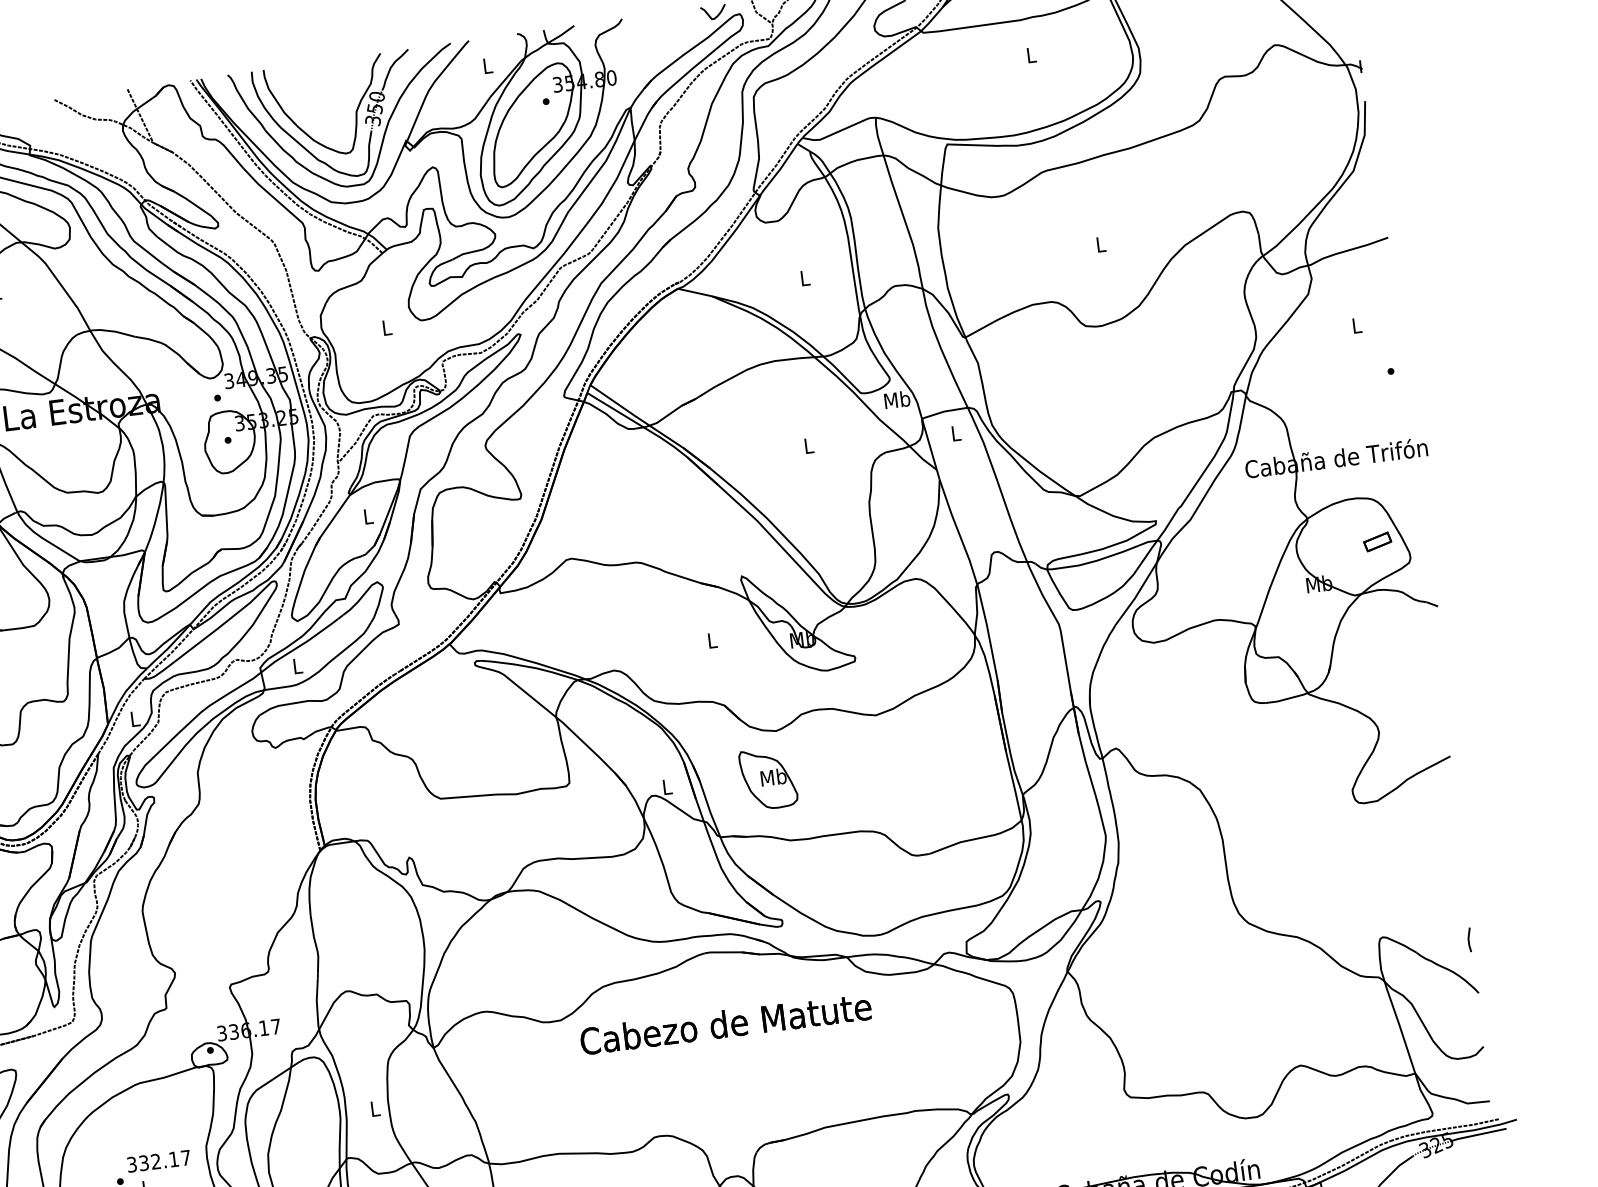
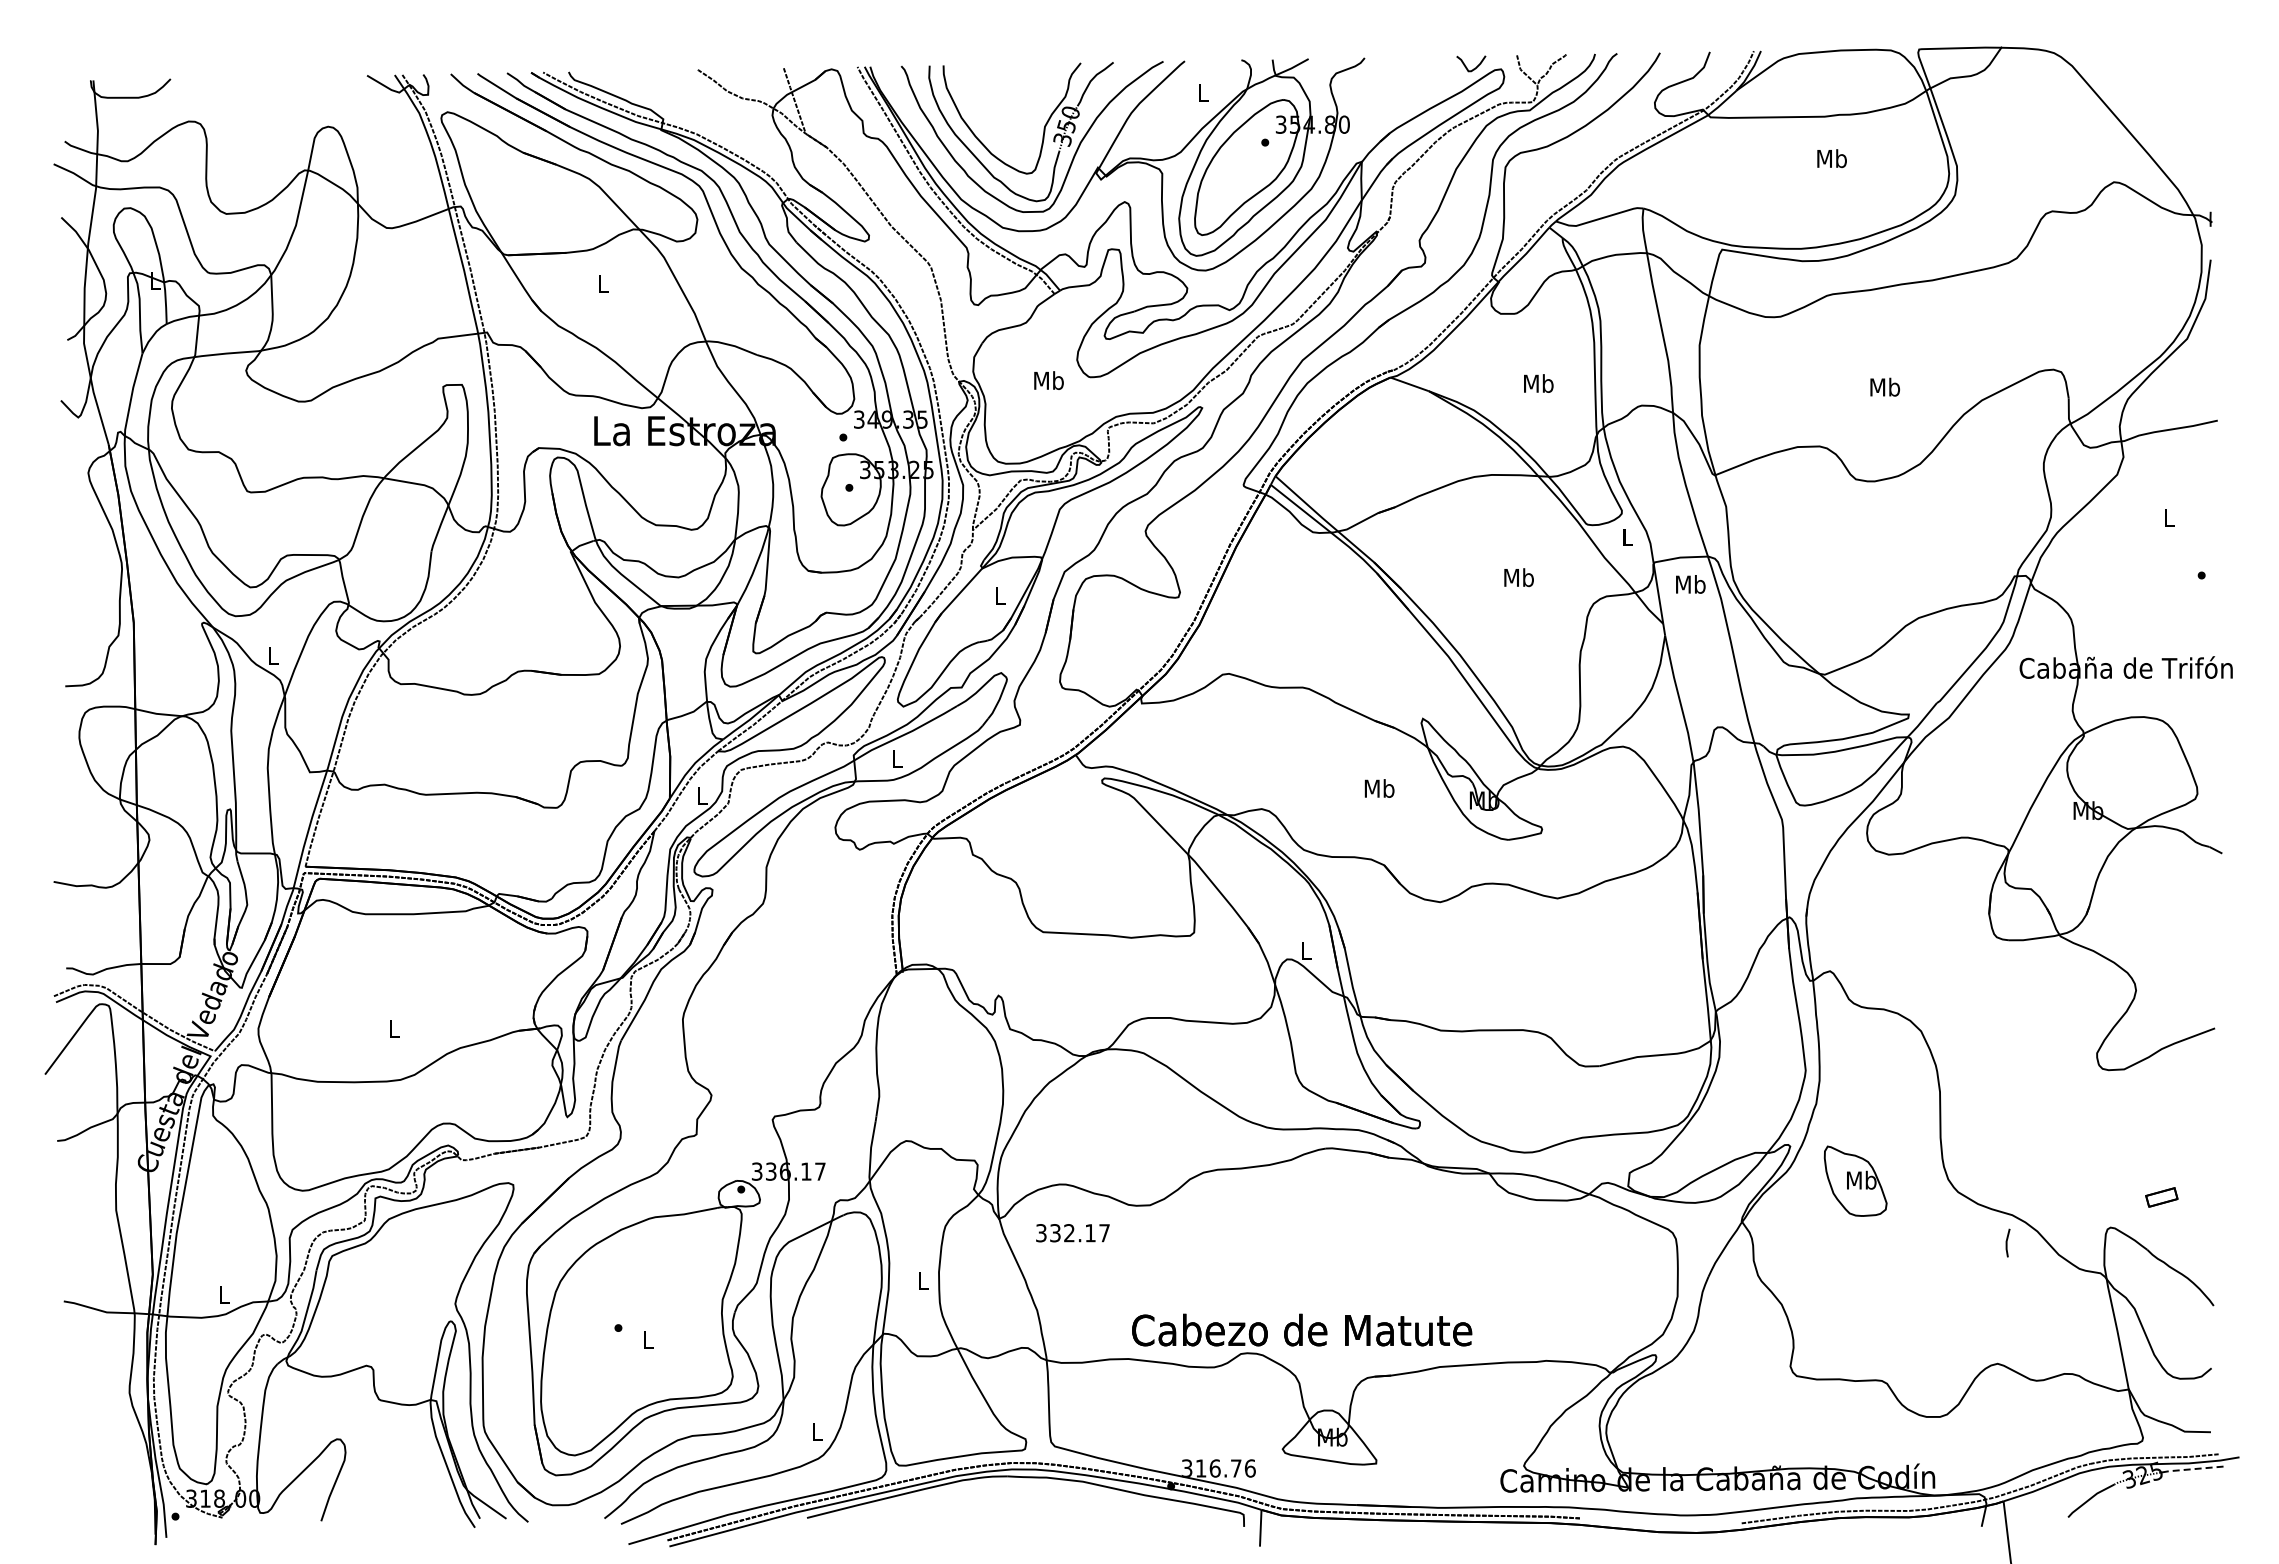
text: (1030, 55) -> (1831, 158), L -> Mb
text: (1101, 243) -> (1885, 386), L -> Mb
text: (804, 278) -> (1538, 383), L -> Mb
text: (386, 327) -> (1048, 380), L -> Mb
text: (897, 399) -> (1627, 536), Mb -> L
text: (955, 433) -> (1690, 584), L -> Mb
text: (808, 445) -> (1518, 577), L -> Mb
part: (1377, 542) -> (2161, 1197), moved
text: (712, 640) -> (1379, 788), L -> Mb
part: (768, 778) -> (1855, 1180), moved
line: (1469, 939) -> (2007, 1242), moved
text: (726, 1023) -> (1302, 1329), moved
line: (1478, 1134) -> (2193, 1469), solid -> dashed
text: (158, 1161) -> (1072, 1233), moved

